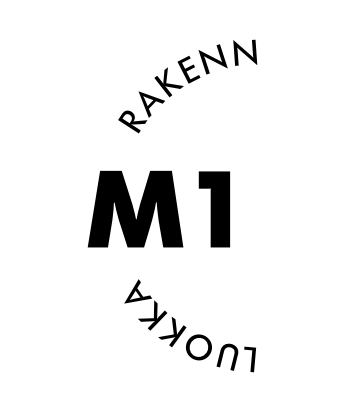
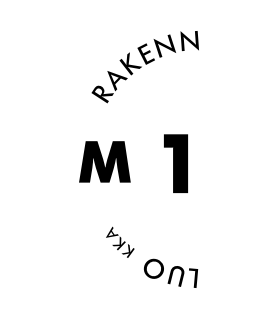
part: (135, 208) -> (104, 161), size x0.7
part: (213, 209) -> (175, 163), moved
part: (155, 312) -> (120, 241), size x0.6

